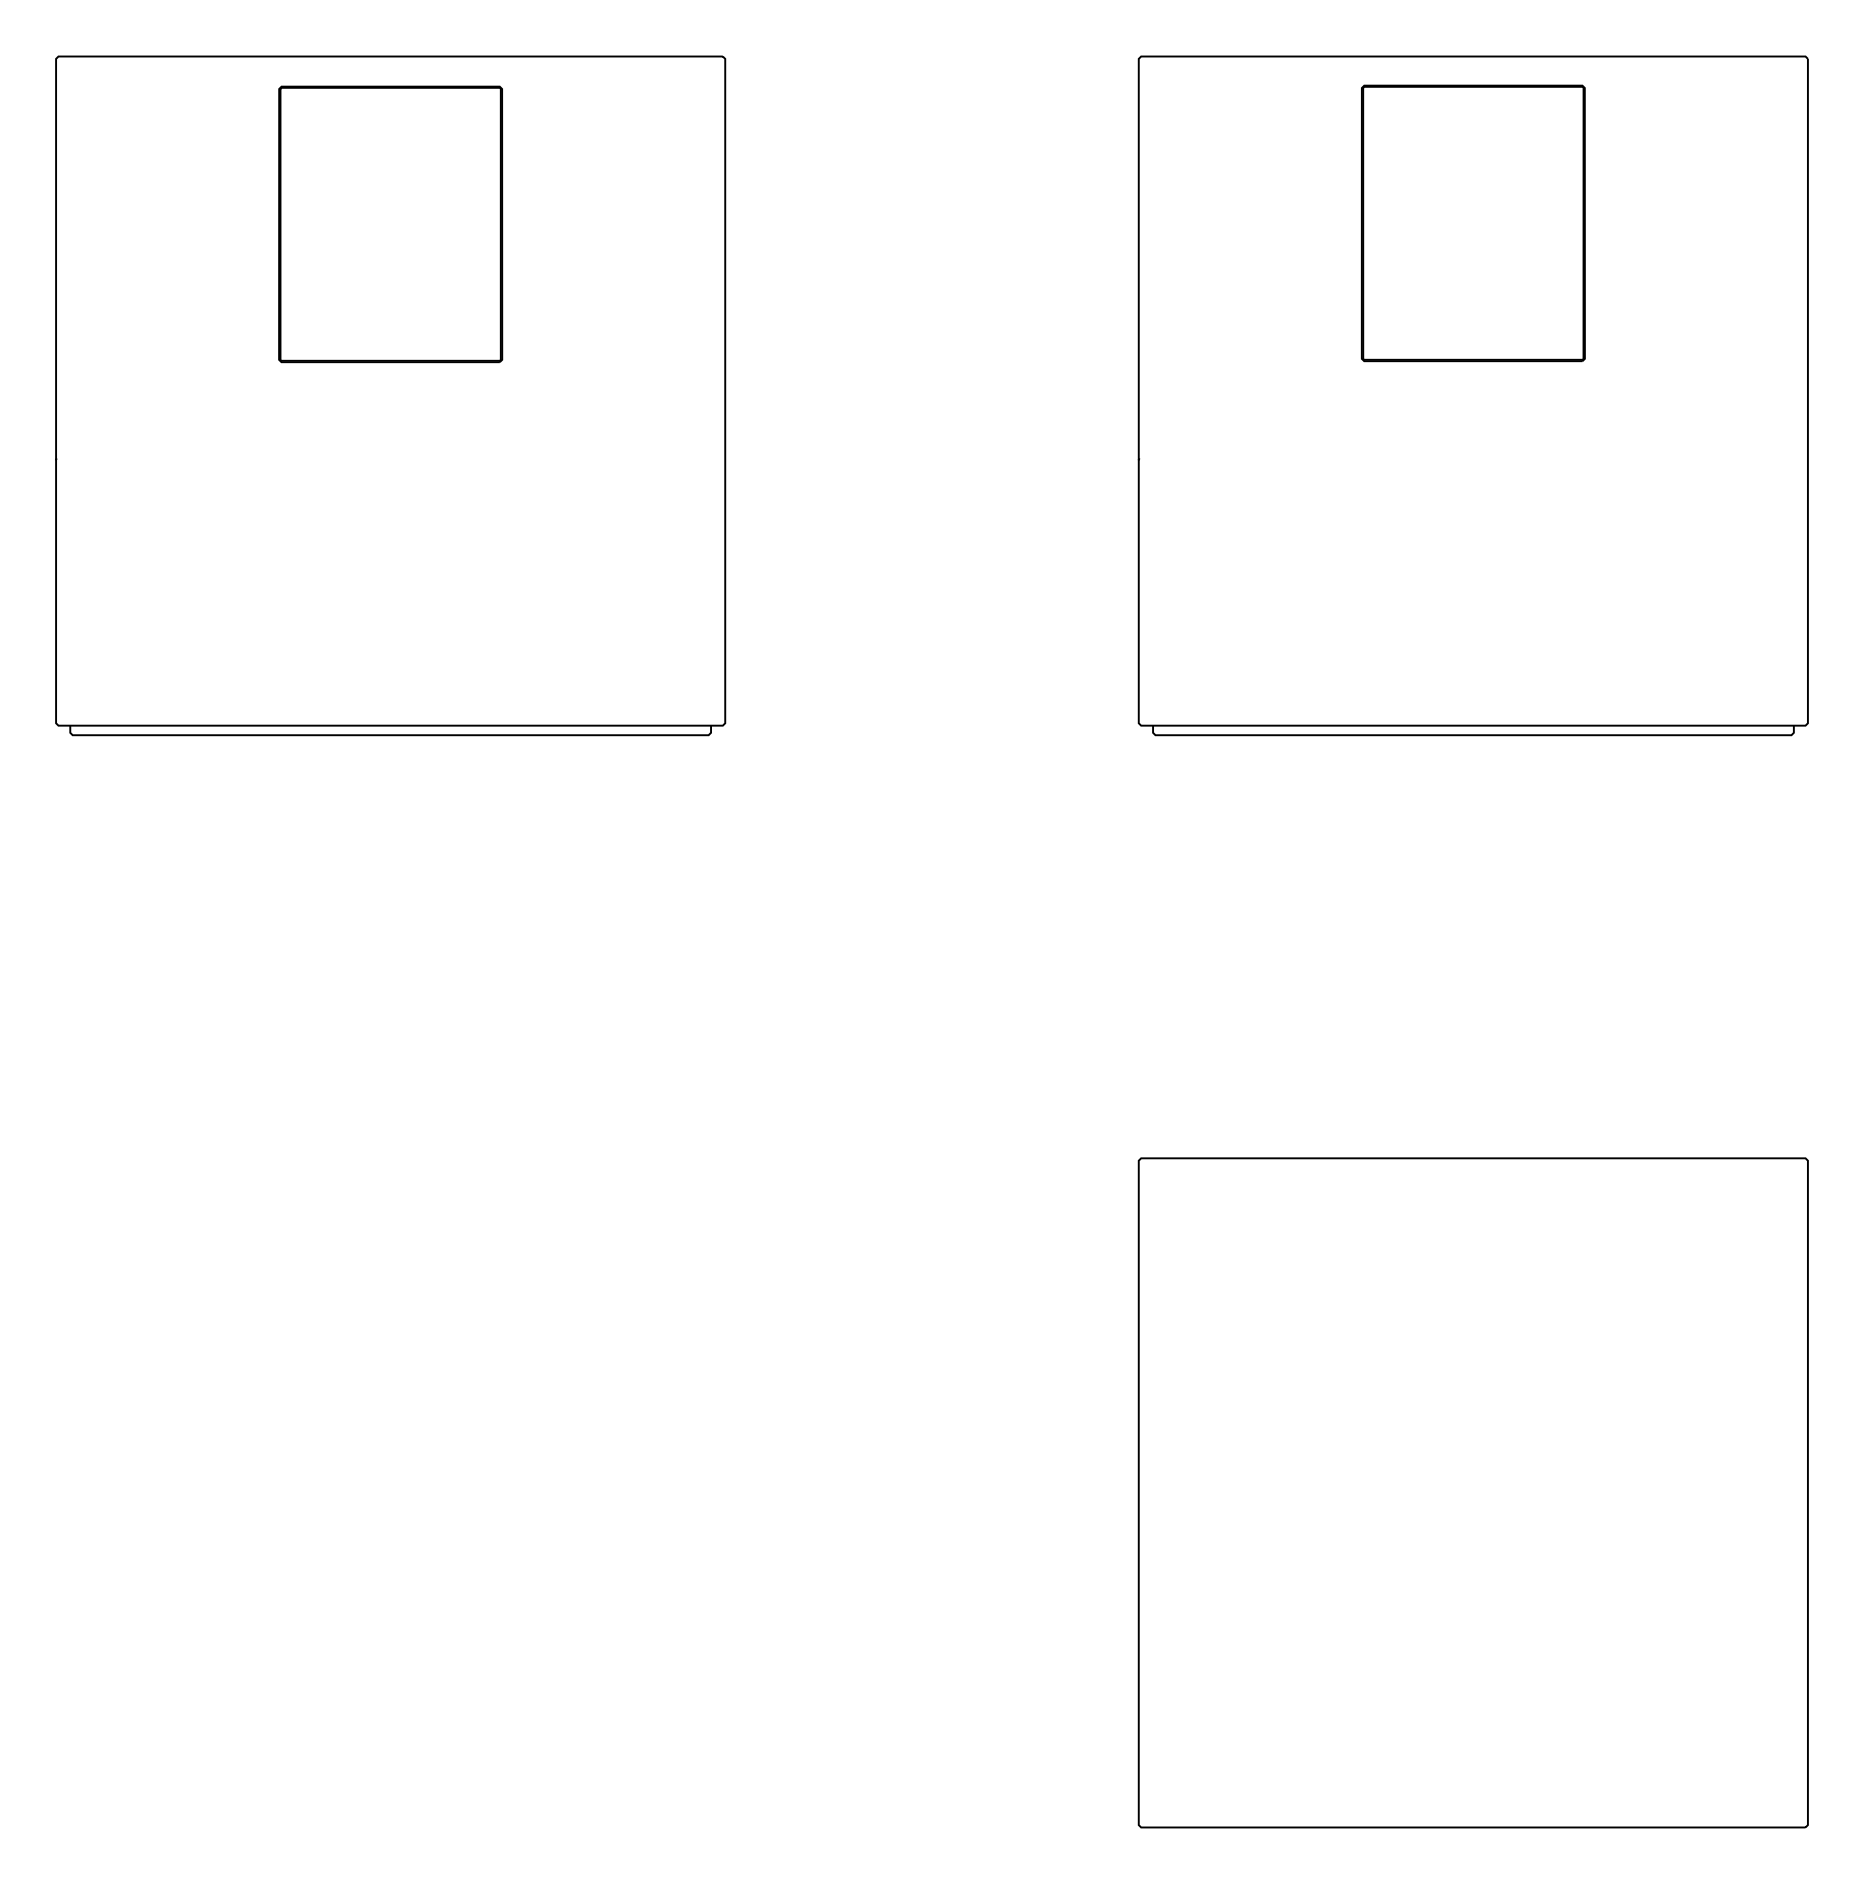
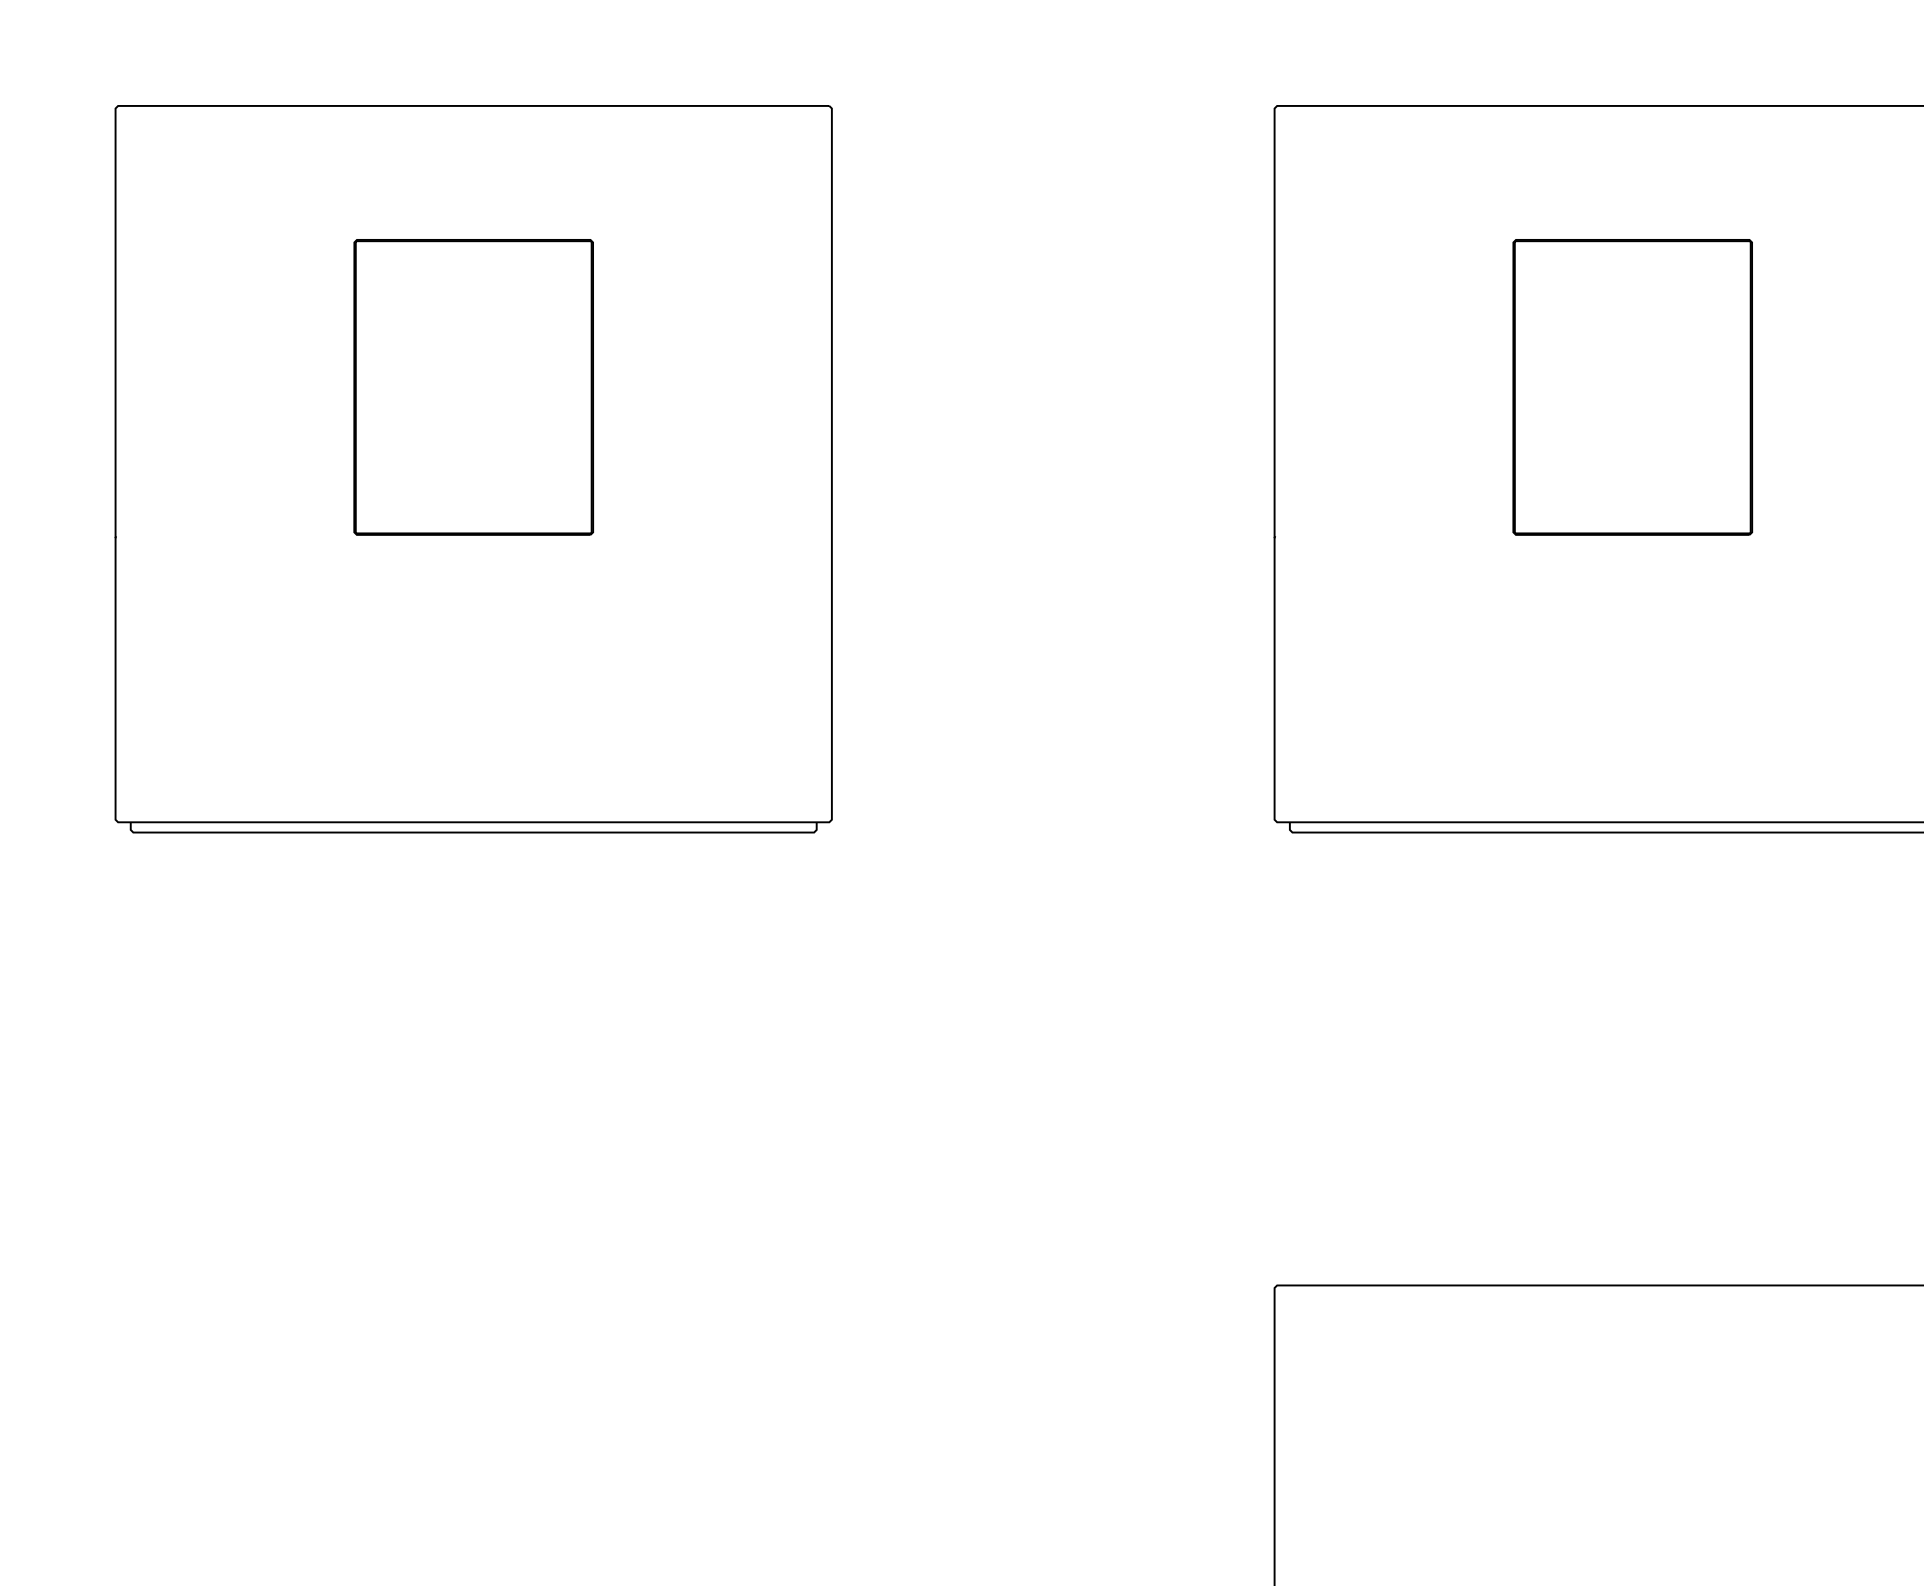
part: (1473, 223) -> (1632, 387), moved
part: (390, 224) -> (473, 387), moved

